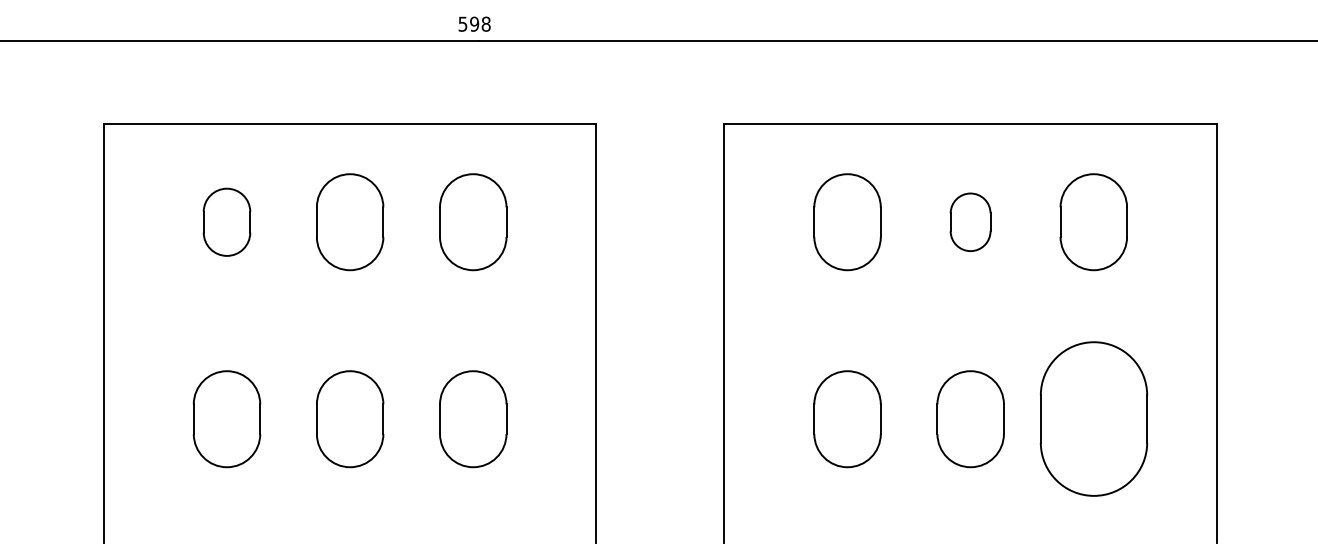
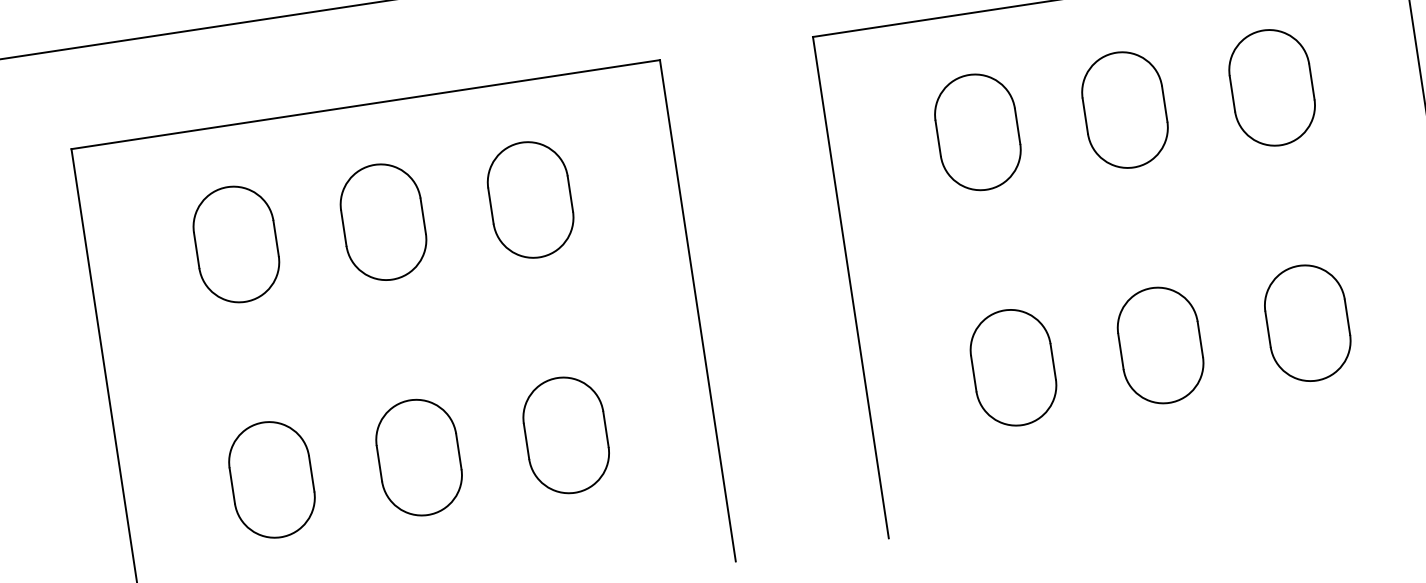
part: (226, 222) -> (235, 244), size x1.43
part: (970, 222) -> (1124, 110), size x1.67
part: (1093, 419) -> (1307, 323), size x0.62

